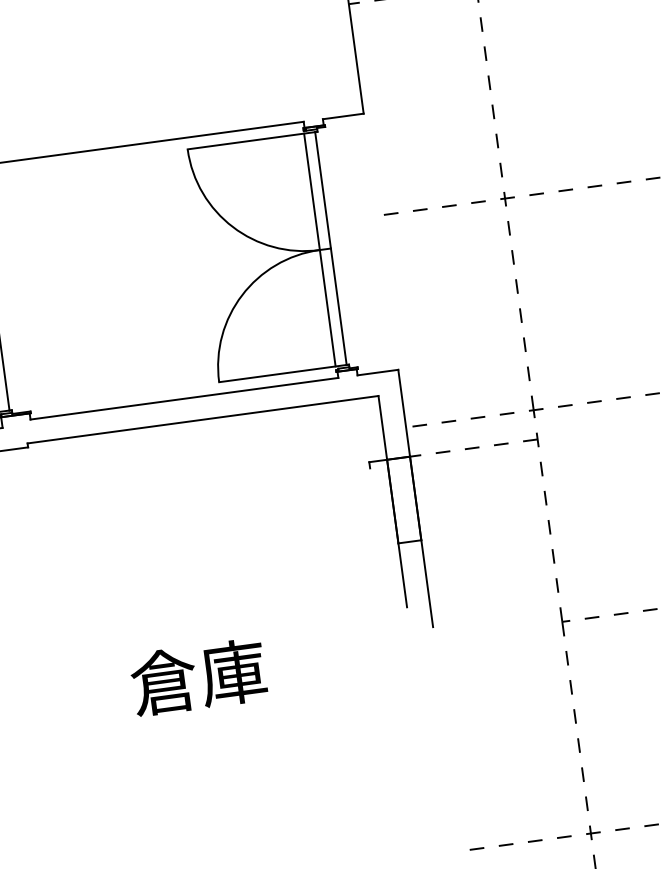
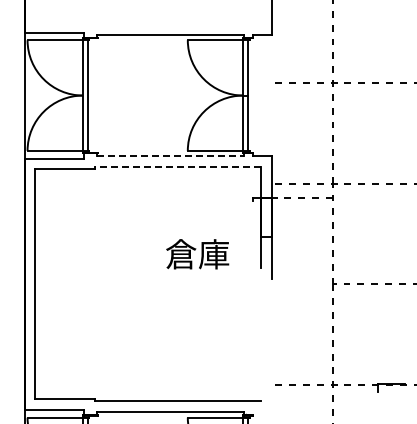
line: (186, 398) -> (171, 156), solid -> dashed
line: (202, 420) -> (177, 167), solid -> dashed
text: (198, 677) -> (197, 254), moved

